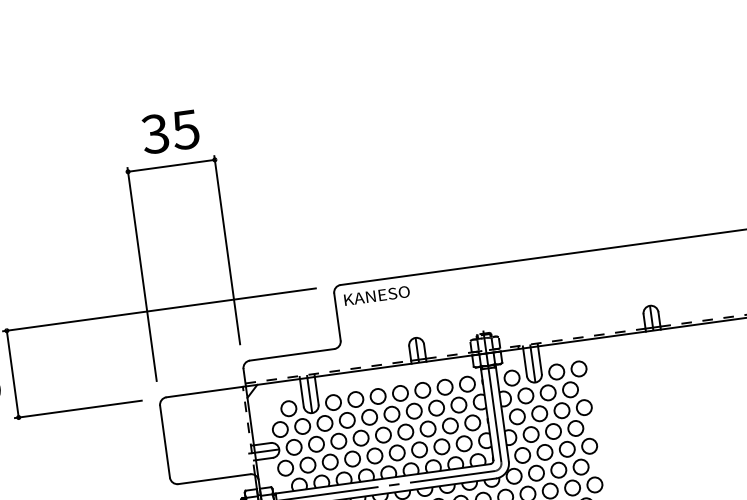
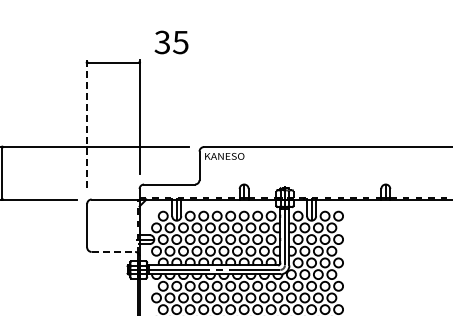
text: (170, 132) -> (171, 42), moved
line: (142, 275) -> (87, 125), solid -> dashed
line: (214, 478) -> (113, 251), solid -> dashed

